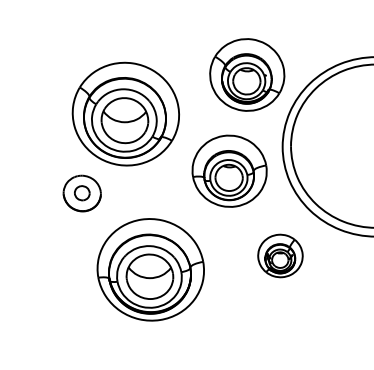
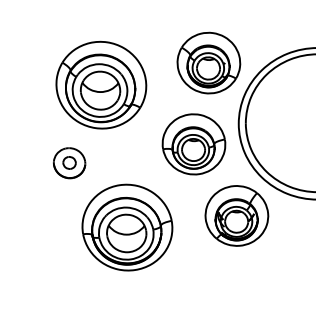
part: (125, 113) -> (101, 84), moved
part: (280, 255) -> (236, 215), size x1.67

